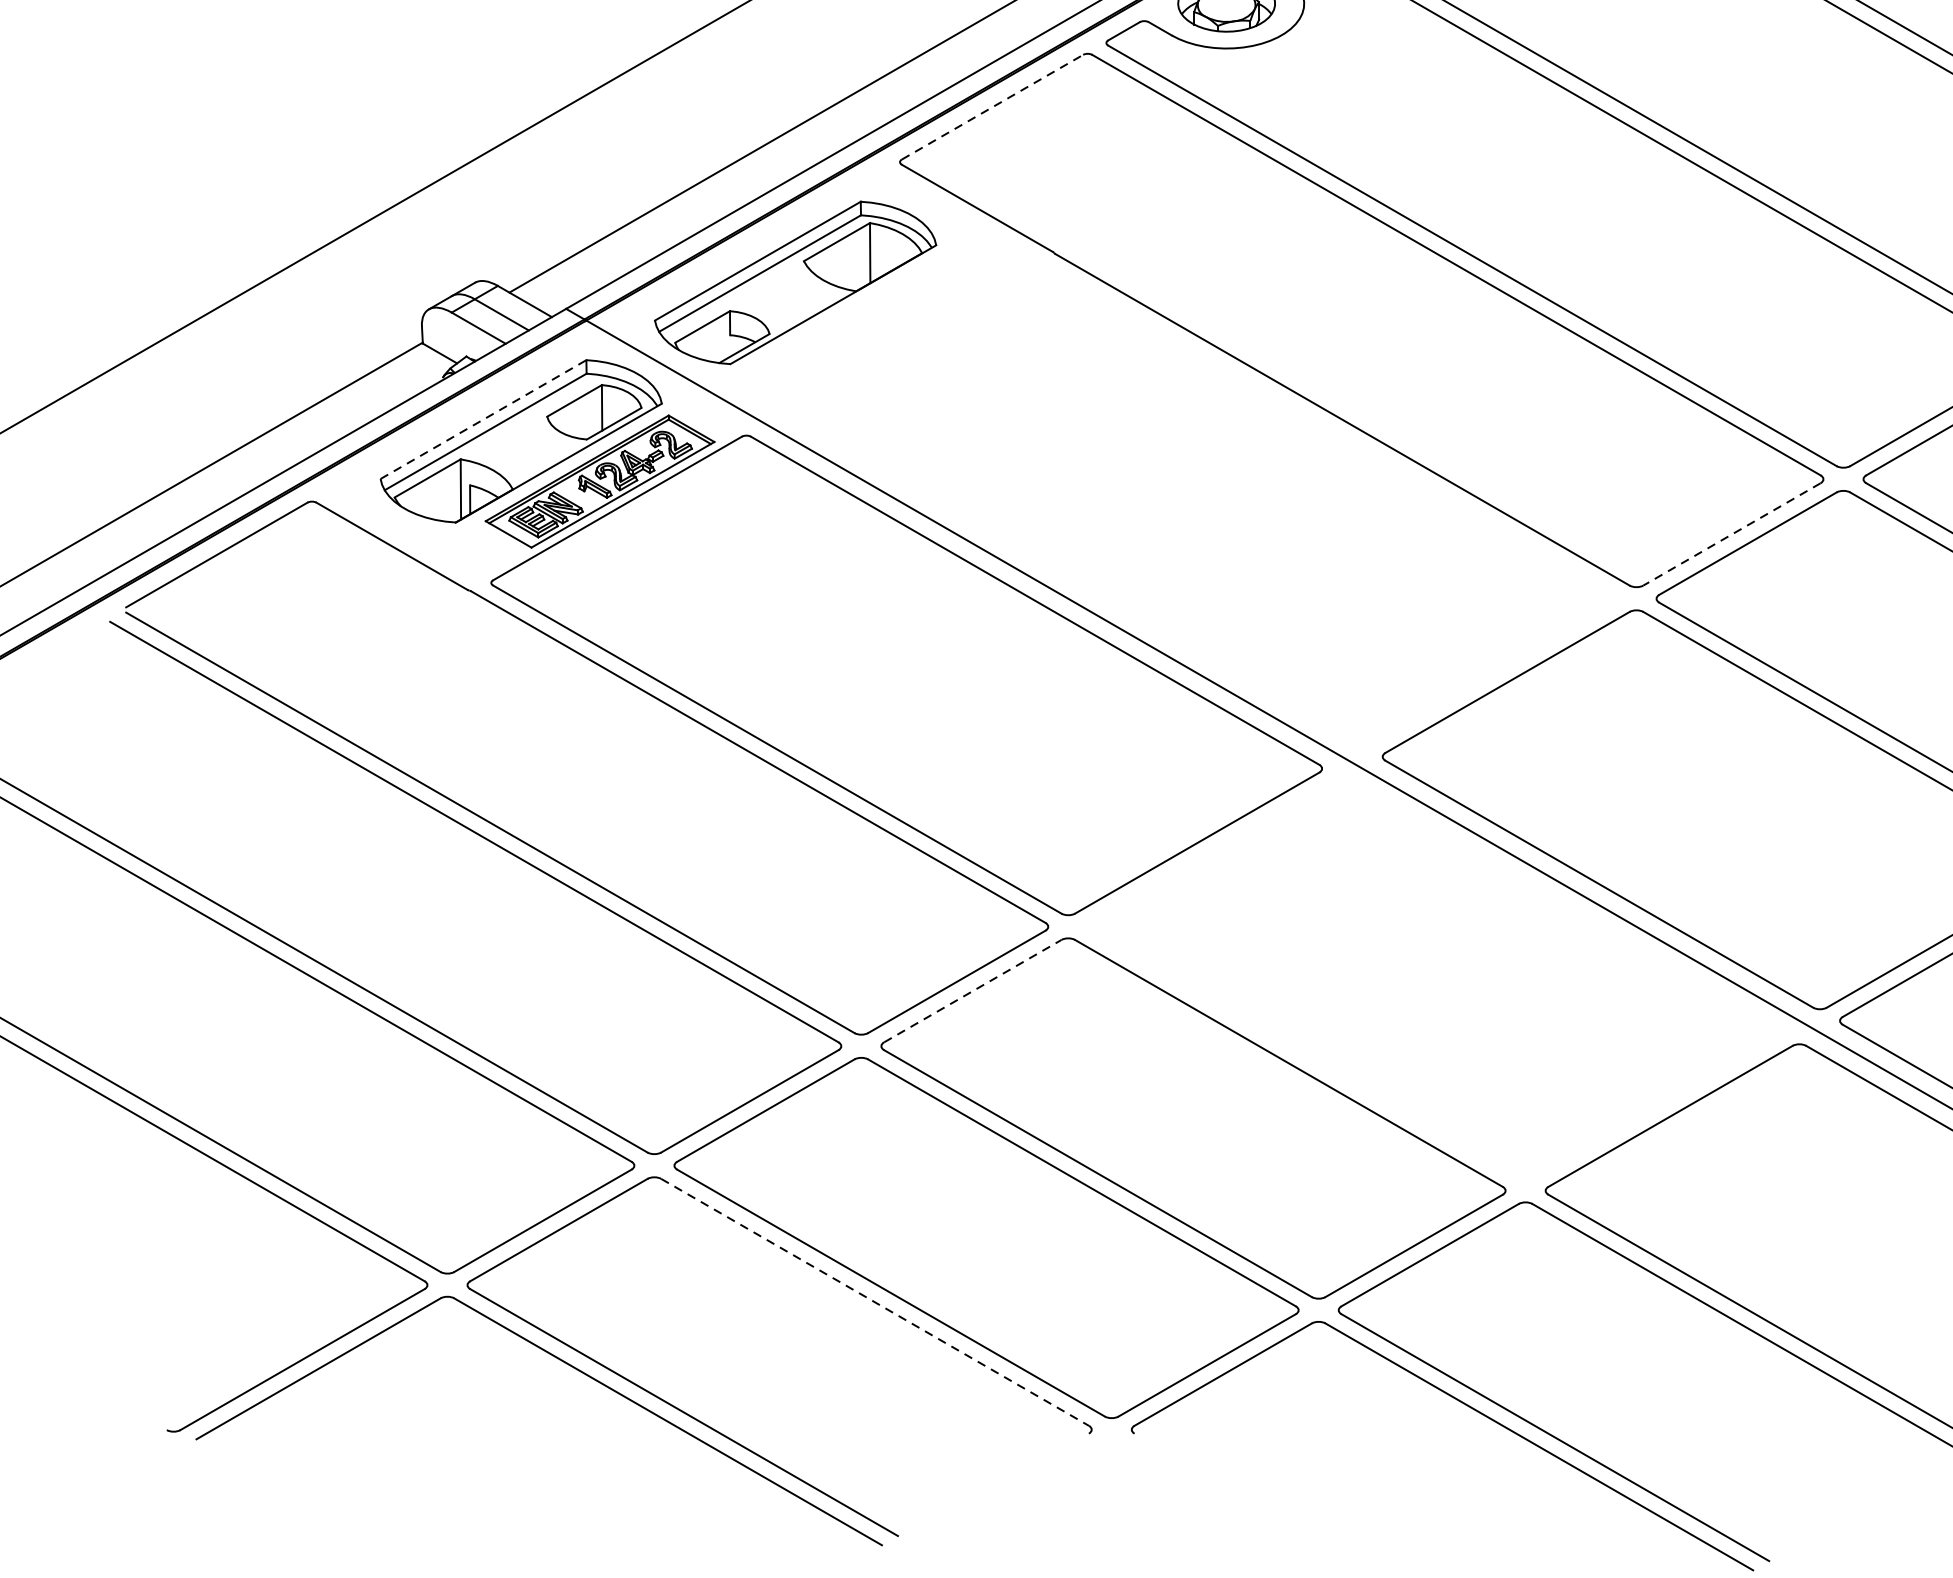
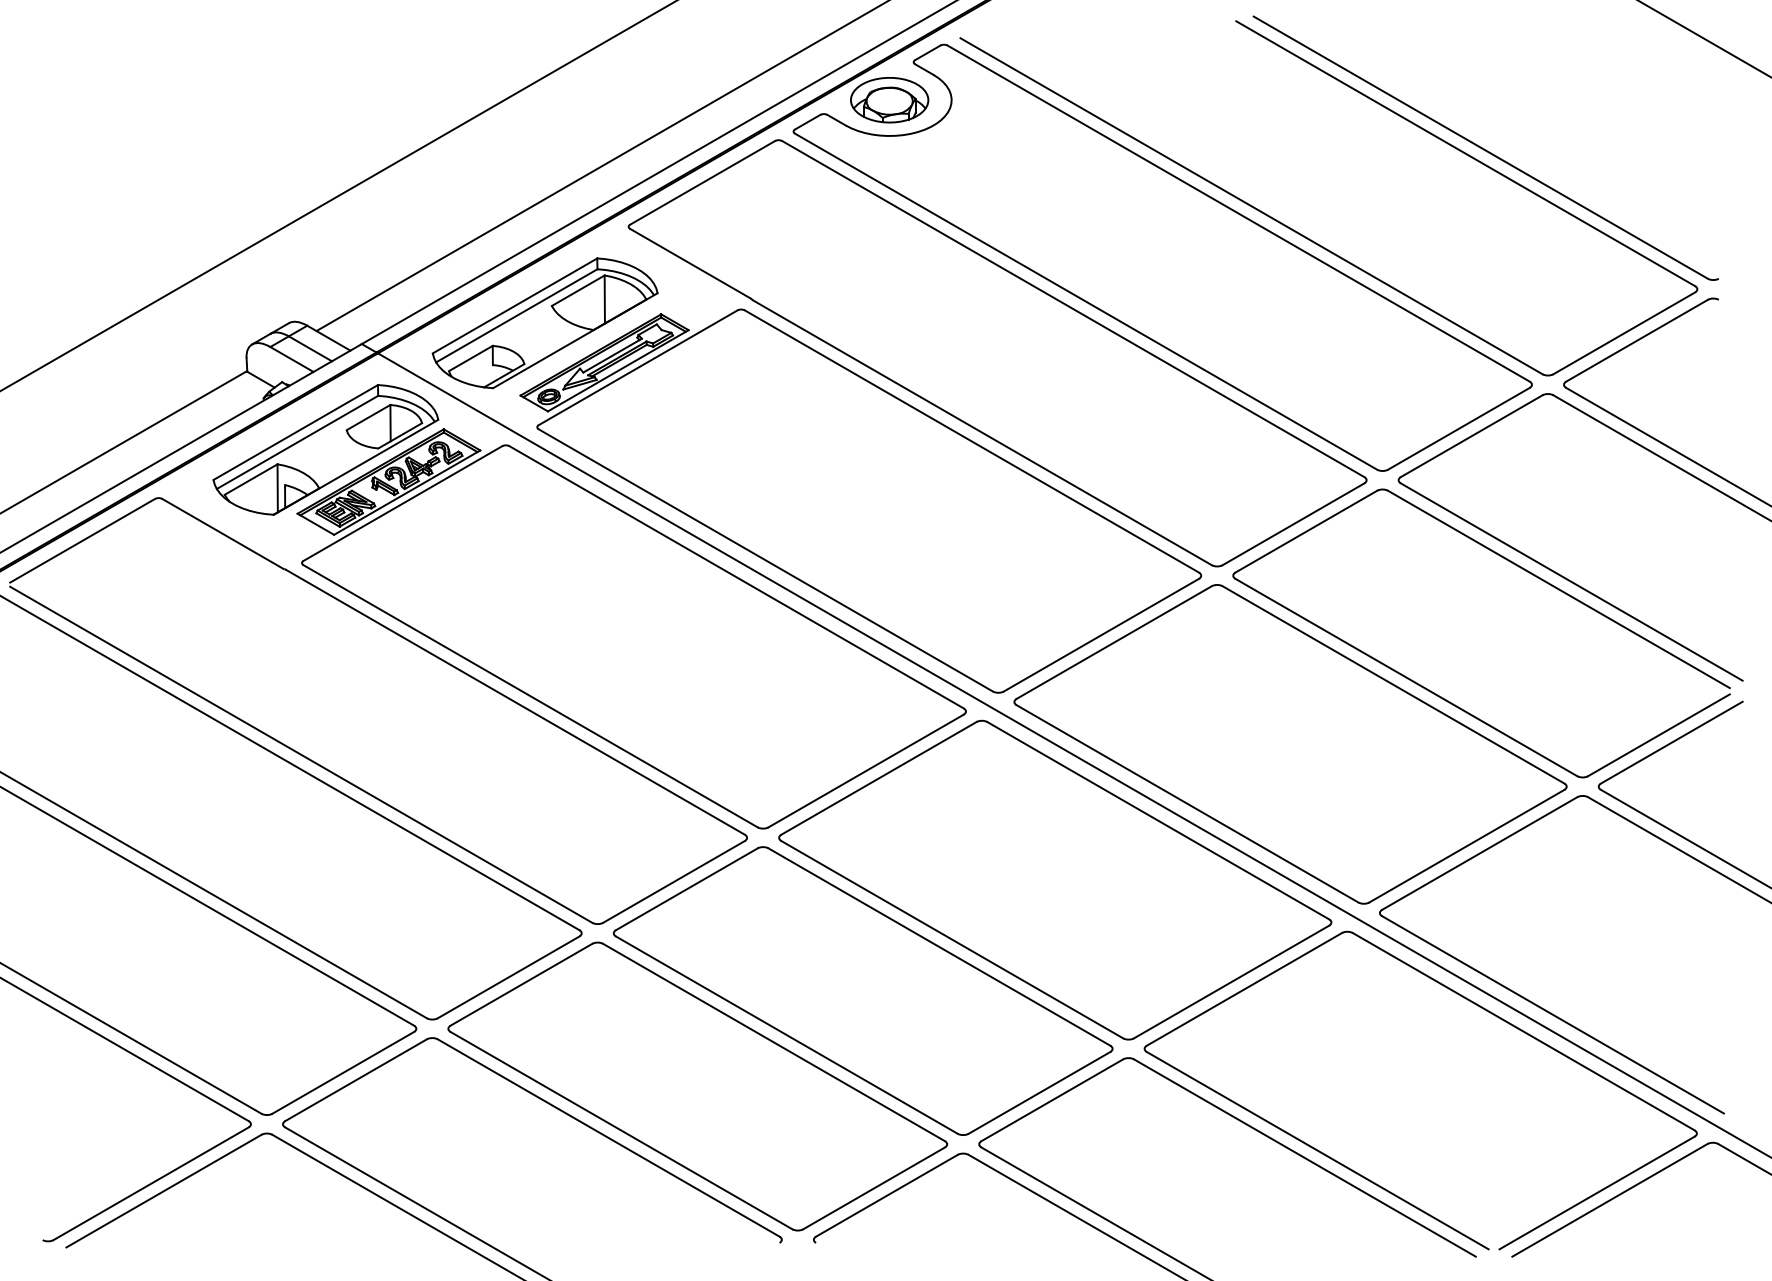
line: (992, 106) -> (702, 182), dashed -> solid
line: (483, 419) -> (295, 432), dashed -> solid
part: (1190, 504) -> (860, 500), added
line: (1731, 534) -> (1293, 524), dashed -> solid
part: (1434, 978) -> (1055, 879), added
line: (972, 991) -> (686, 889), dashed -> solid
line: (876, 1302) -> (609, 1138), dashed -> solid

